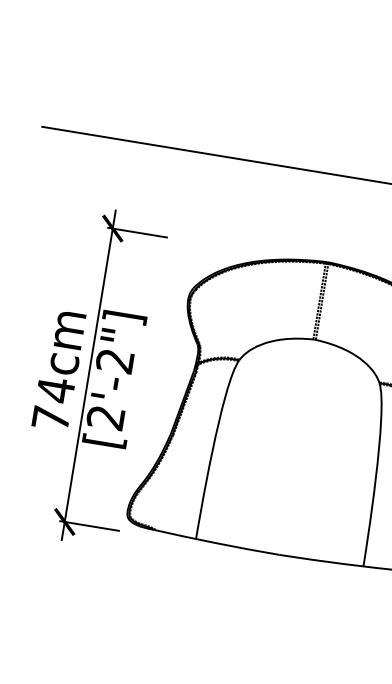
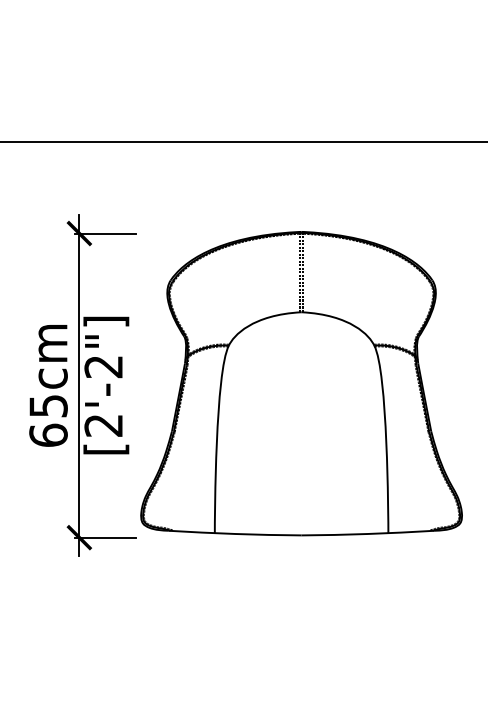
text: (53, 404) -> (48, 420), 74cm -> 65cm

